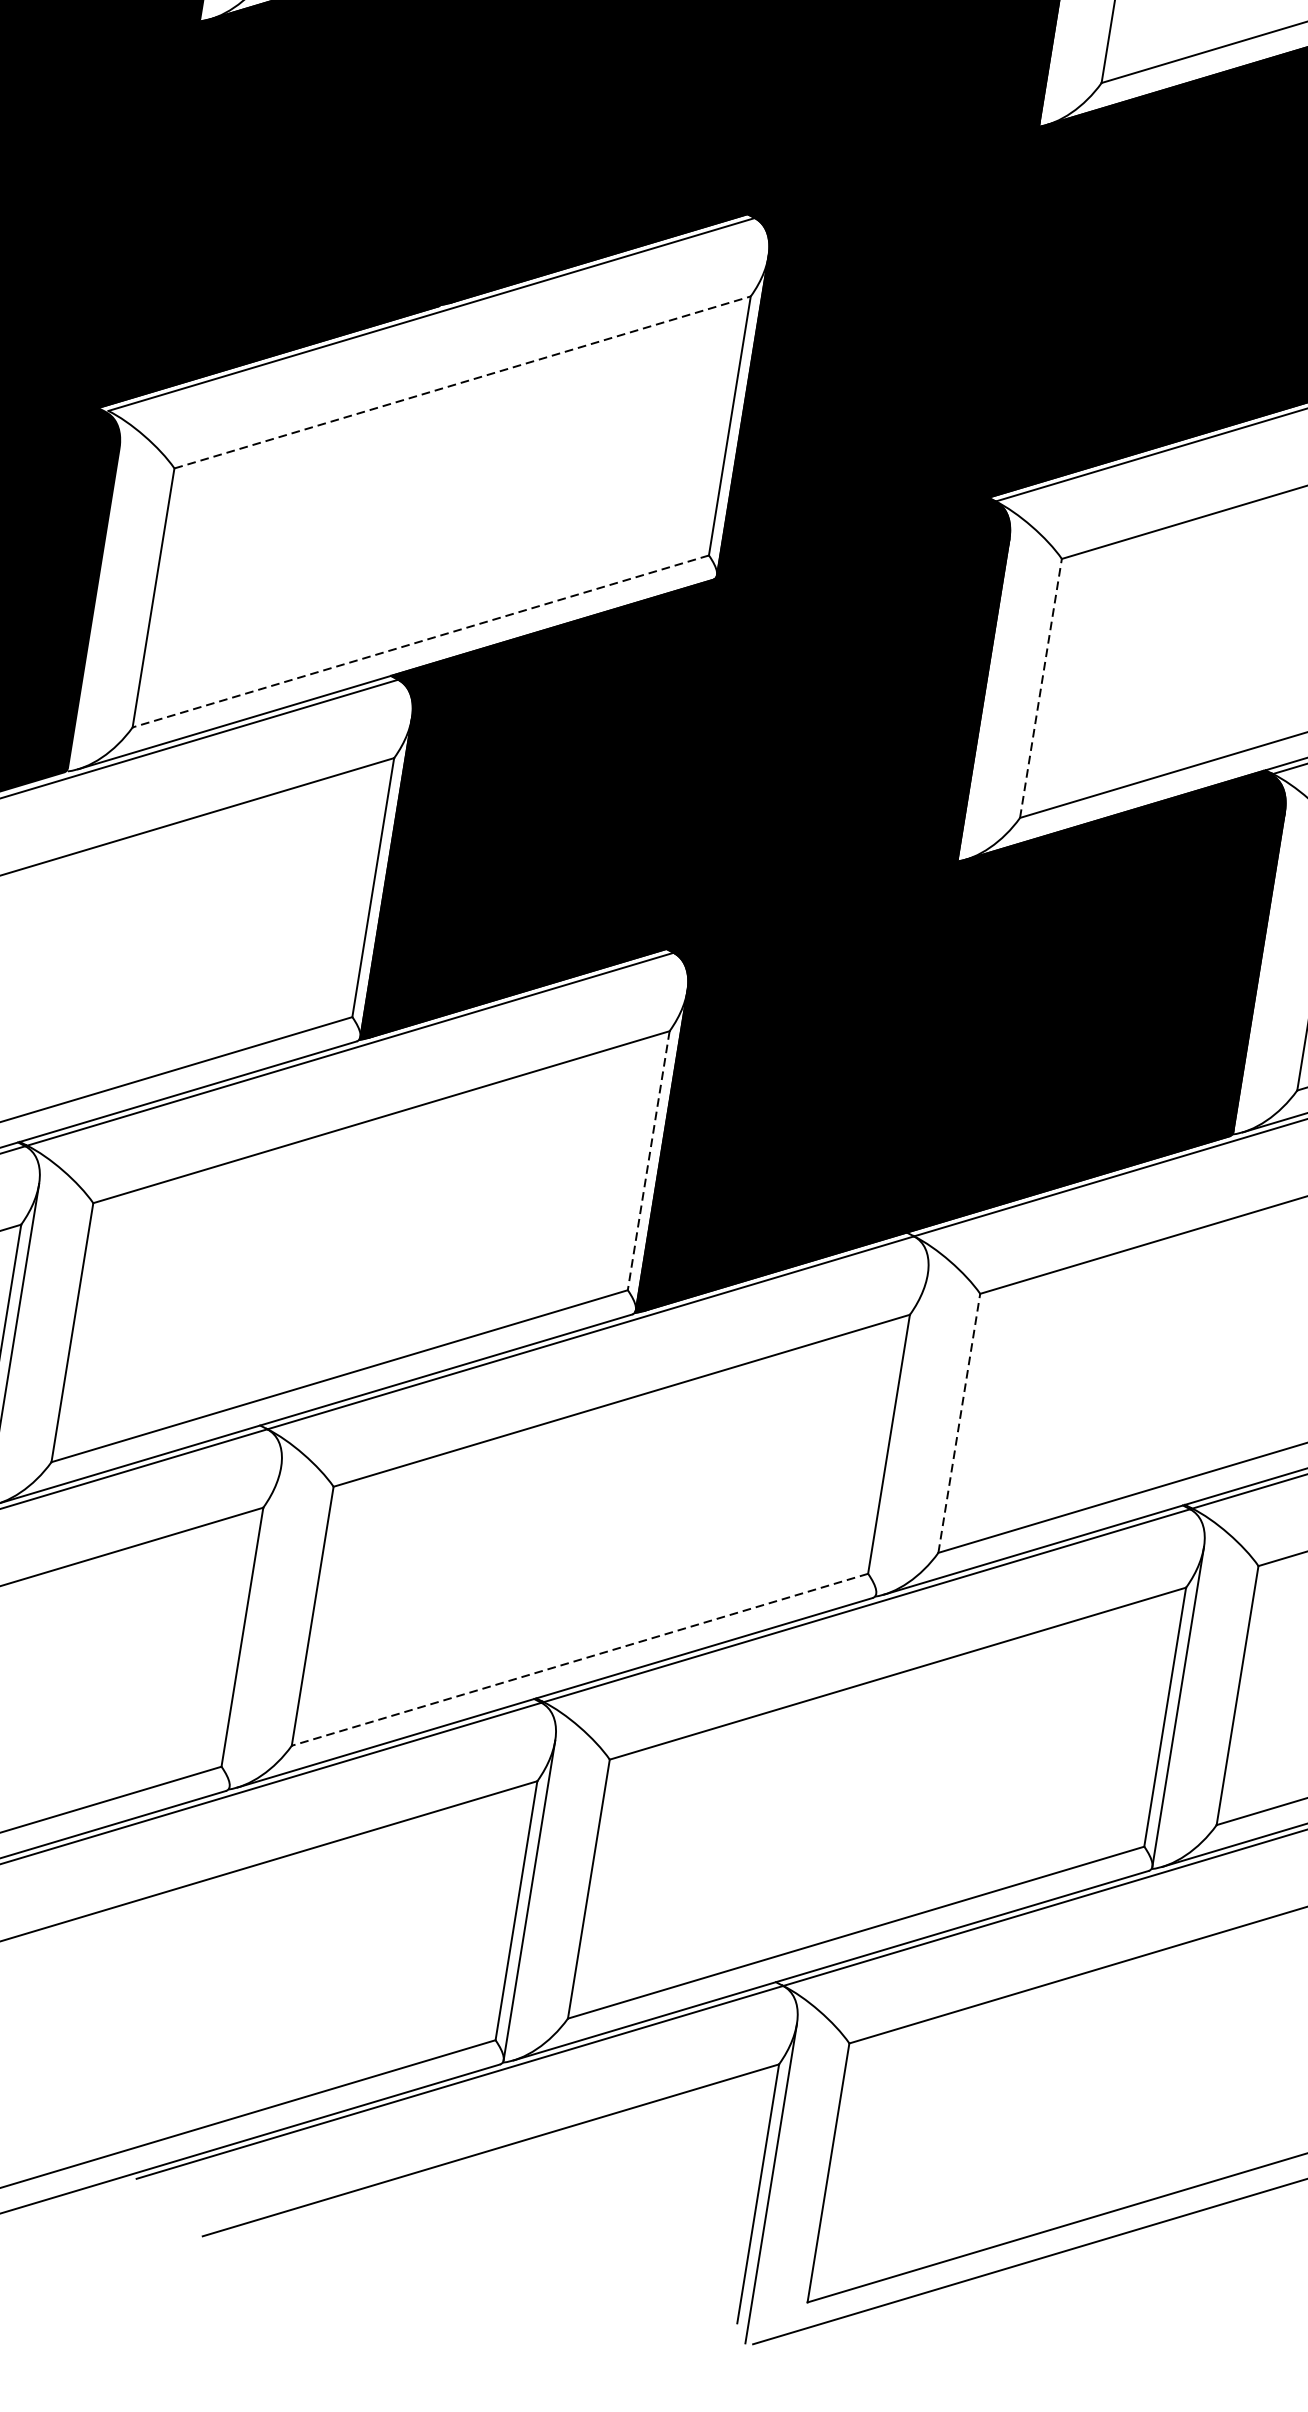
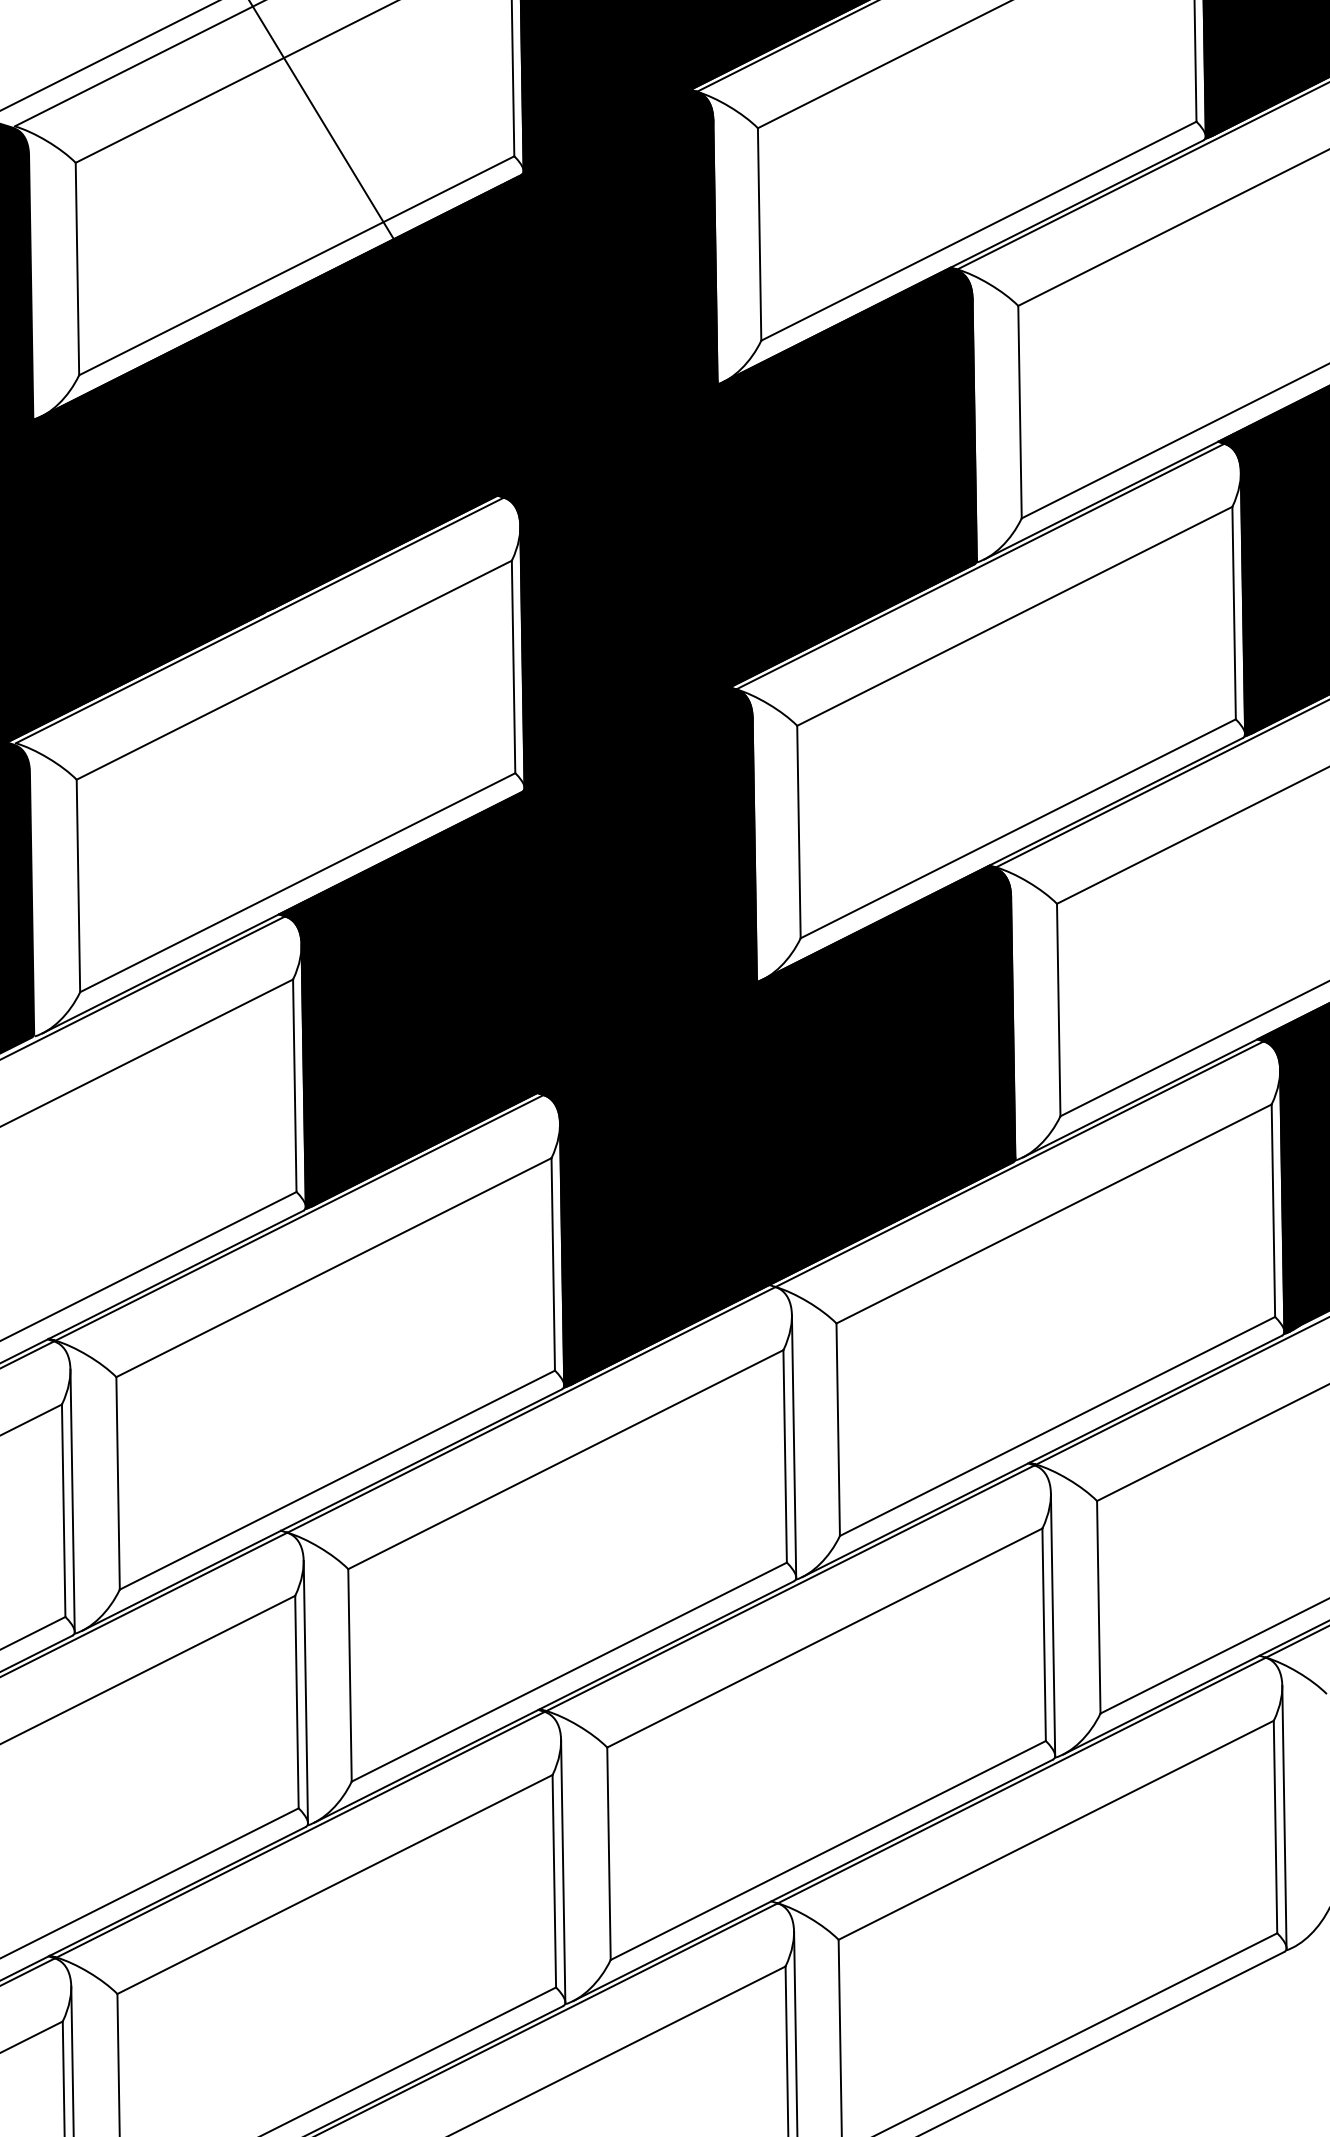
line: (462, 382) -> (294, 670), dashed -> solid
line: (420, 641) -> (297, 882), dashed -> solid
line: (1040, 687) -> (798, 831), dashed -> solid
line: (649, 1160) -> (553, 1264), dashed -> solid
line: (959, 1423) -> (838, 1429), dashed -> solid
line: (901, 1434) -> (793, 1446), added
line: (255, 1626) -> (305, 1691), added
line: (580, 1660) -> (569, 1672), dashed -> solid

